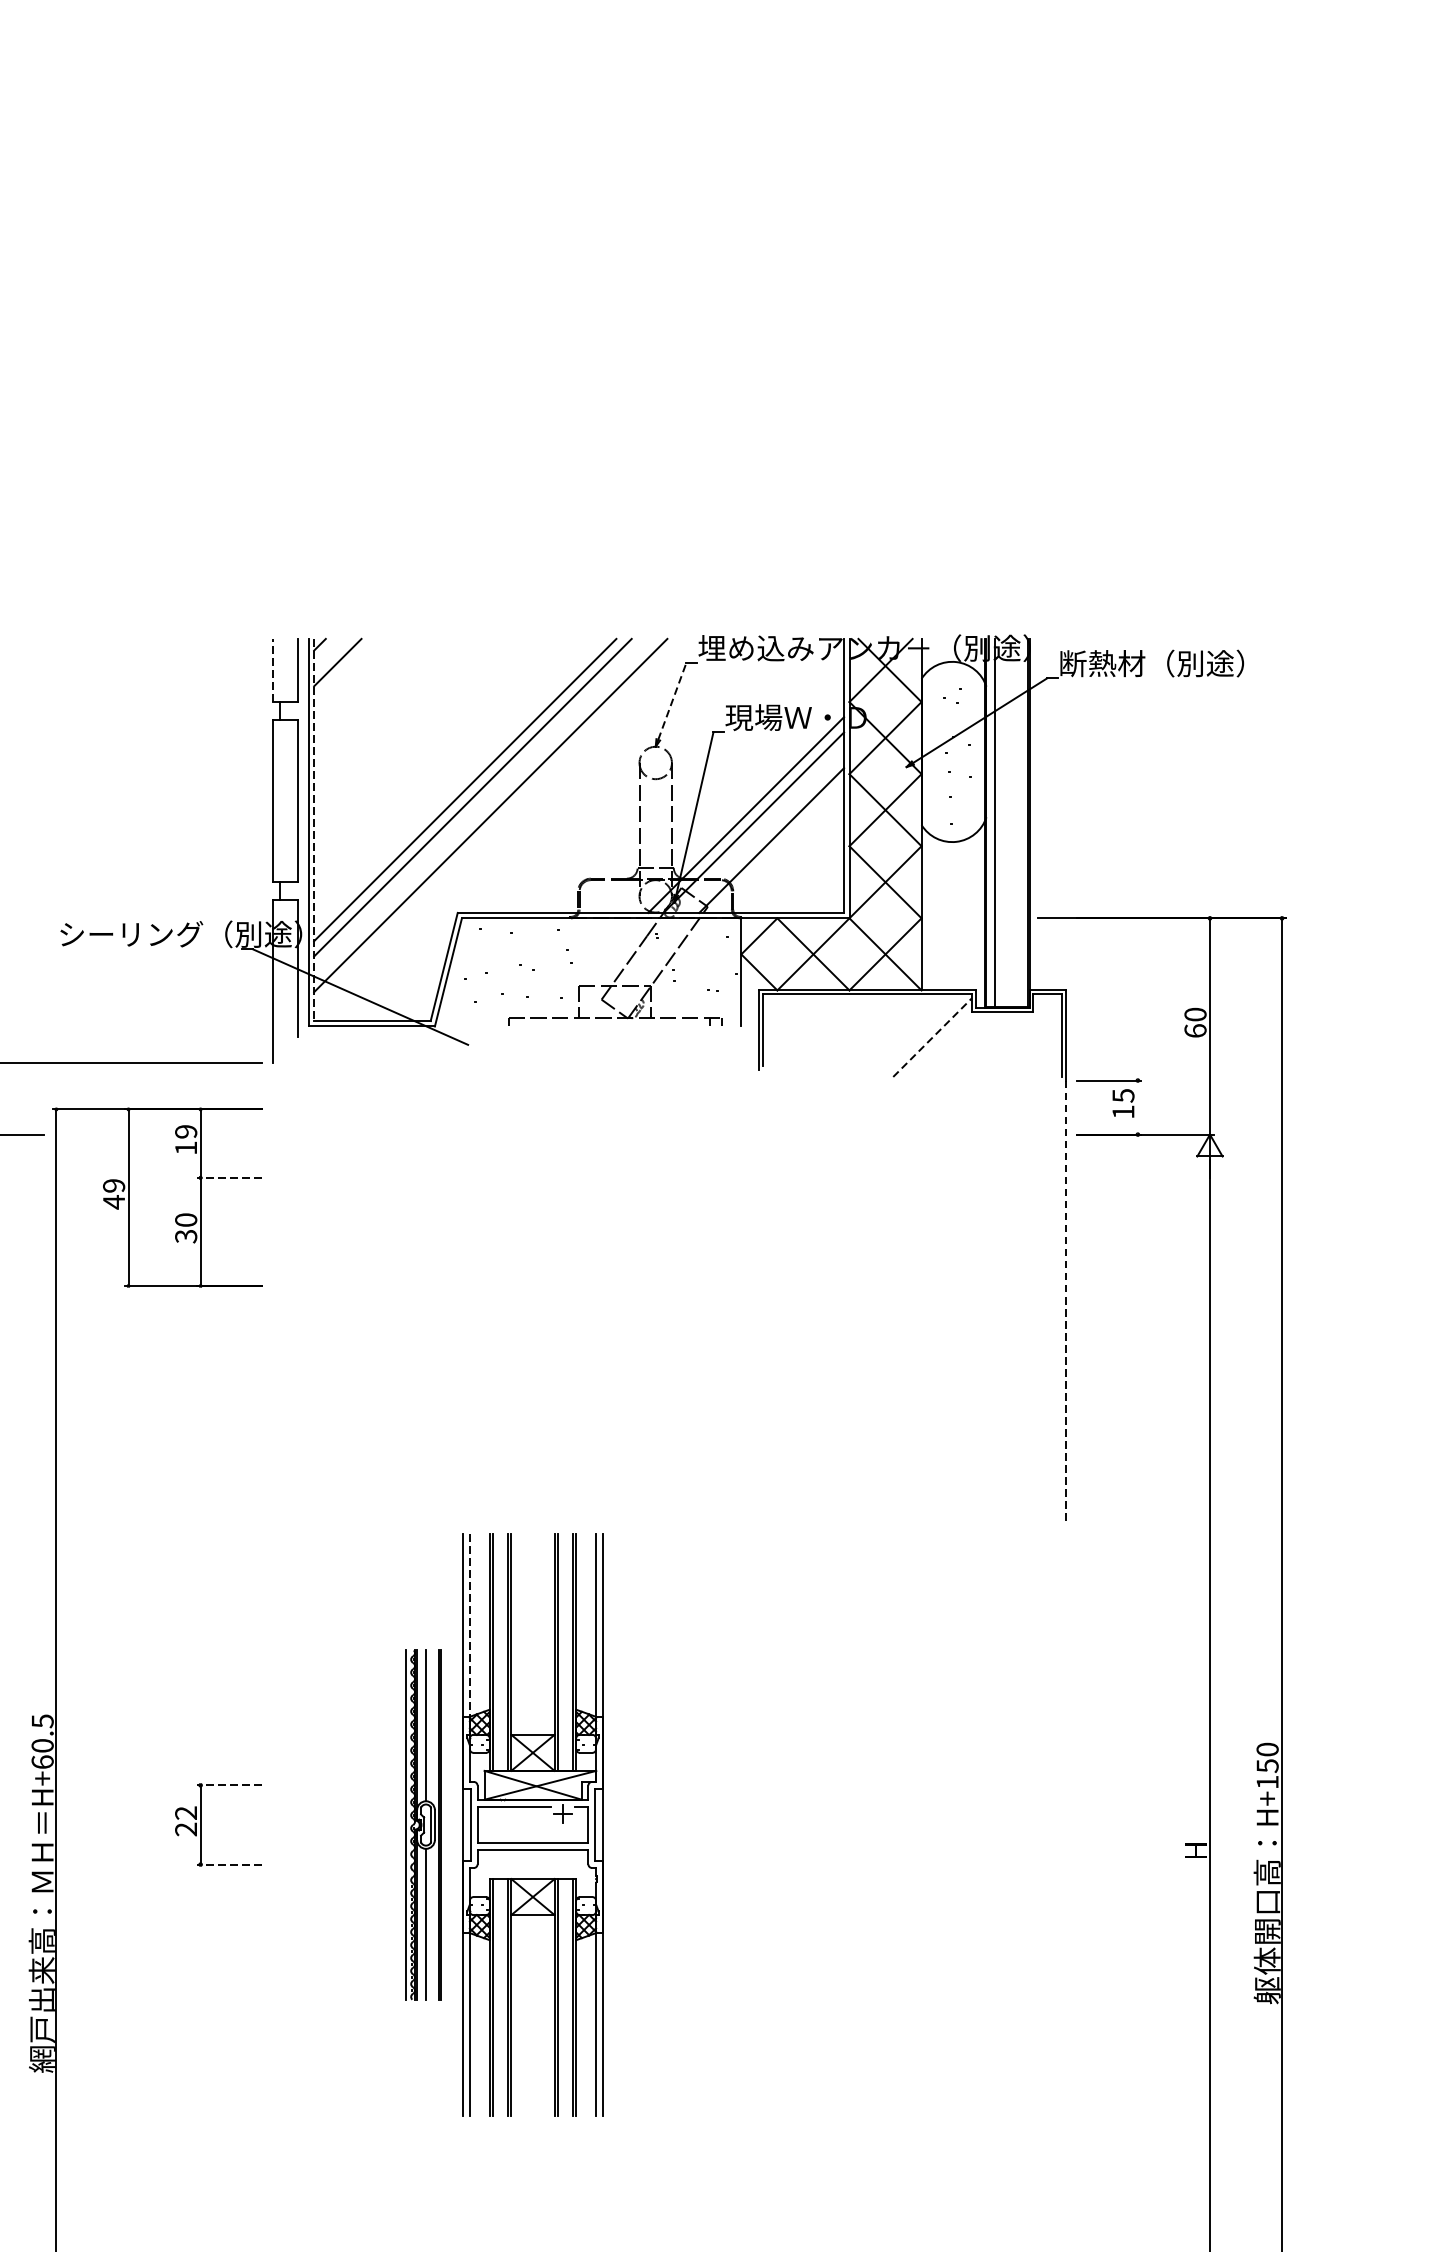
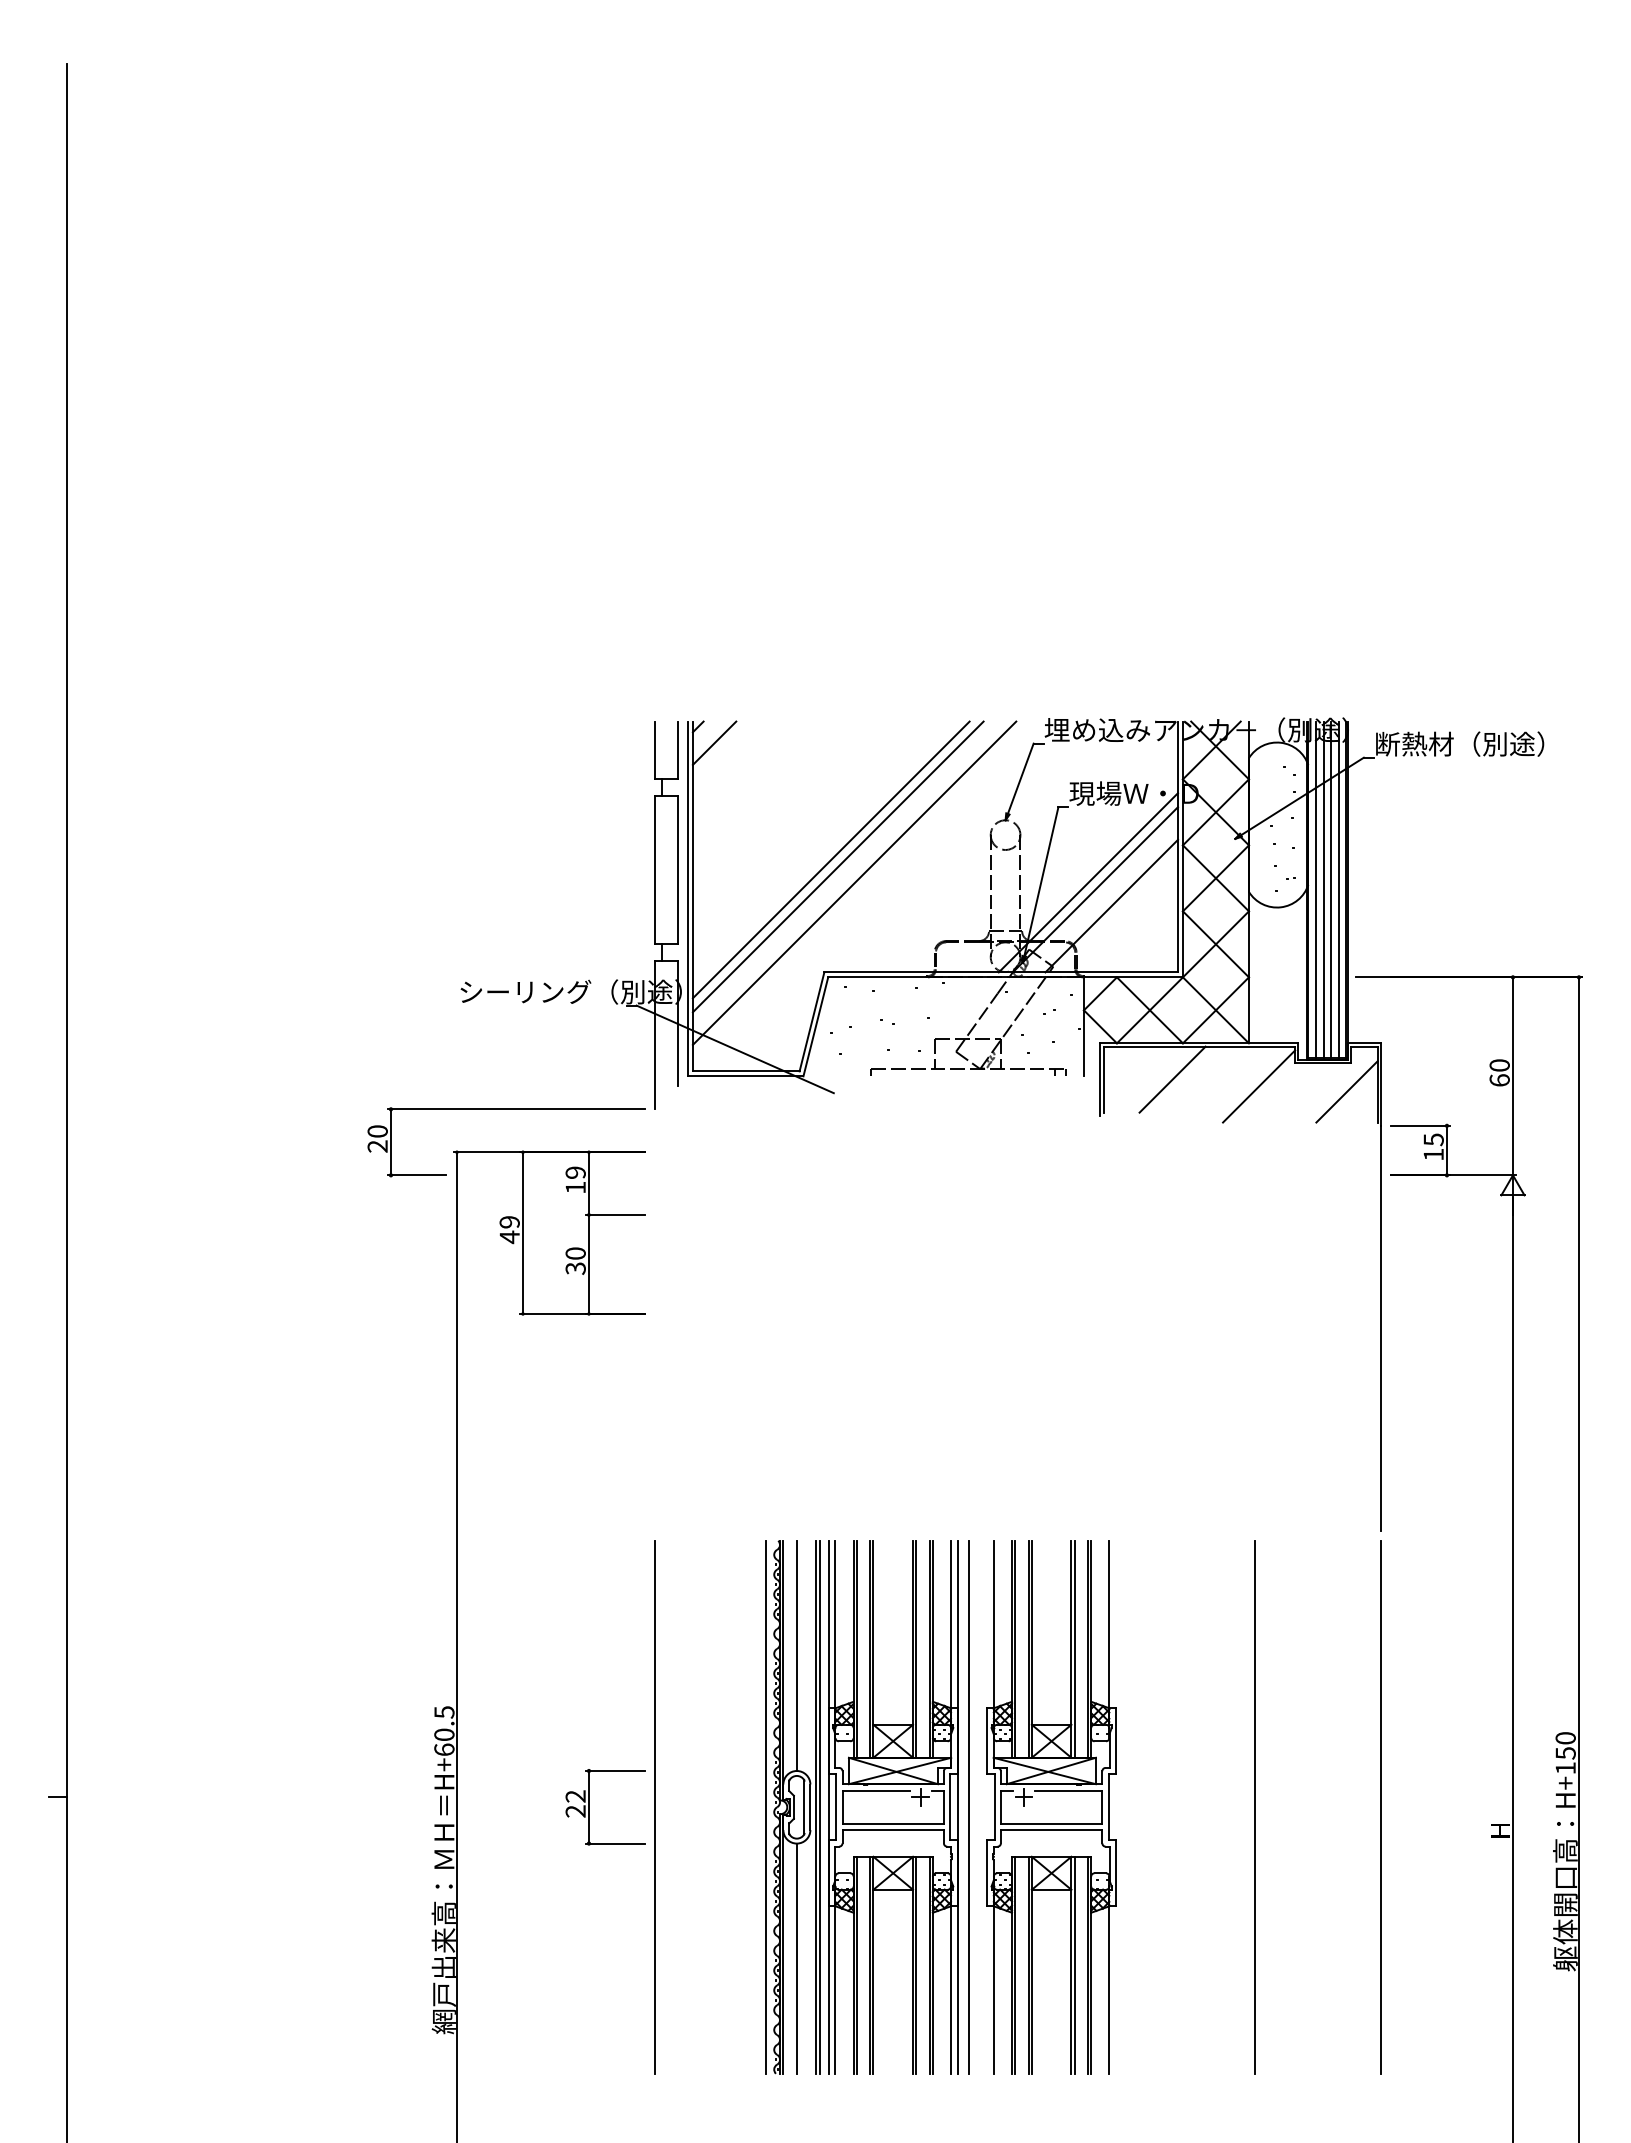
line: (272, 670) -> (654, 750), dashed -> solid
line: (672, 701) -> (1020, 778), dashed -> solid
line: (1003, 822) -> (1323, 889), added
line: (1011, 822) -> (1331, 889), added
line: (1019, 822) -> (1338, 889), added
line: (313, 830) -> (692, 896), dashed -> solid
line: (838, 1029) -> (1172, 1079), added
line: (933, 1037) -> (1259, 1086), dashed -> solid
line: (1028, 1043) -> (1346, 1091), added
line: (1137, 1107) -> (1446, 1150), added
line: (229, 1177) -> (615, 1214), dashed -> solid
line: (1065, 1301) -> (1380, 1328), dashed -> solid
line: (469, 1626) -> (835, 1625), dashed -> solid
line: (229, 1784) -> (615, 1770), dashed -> solid
line: (272, 1824) -> (654, 1806), added
line: (616, 1824) -> (969, 1806), added
line: (927, 1824) -> (1254, 1806), added
line: (1065, 1824) -> (1380, 1806), added
part: (422, 1825) -> (792, 1807), size x1.67
part: (705, 1825) -> (1051, 1807), added
line: (229, 1864) -> (615, 1843), dashed -> solid

